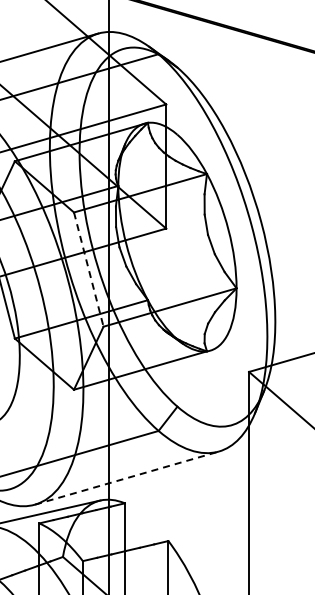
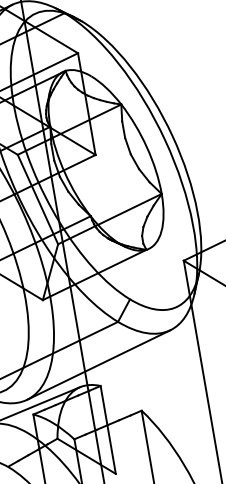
line: (88, 269) -> (37, 199), dashed -> solid
line: (127, 478) -> (99, 365), dashed -> solid

